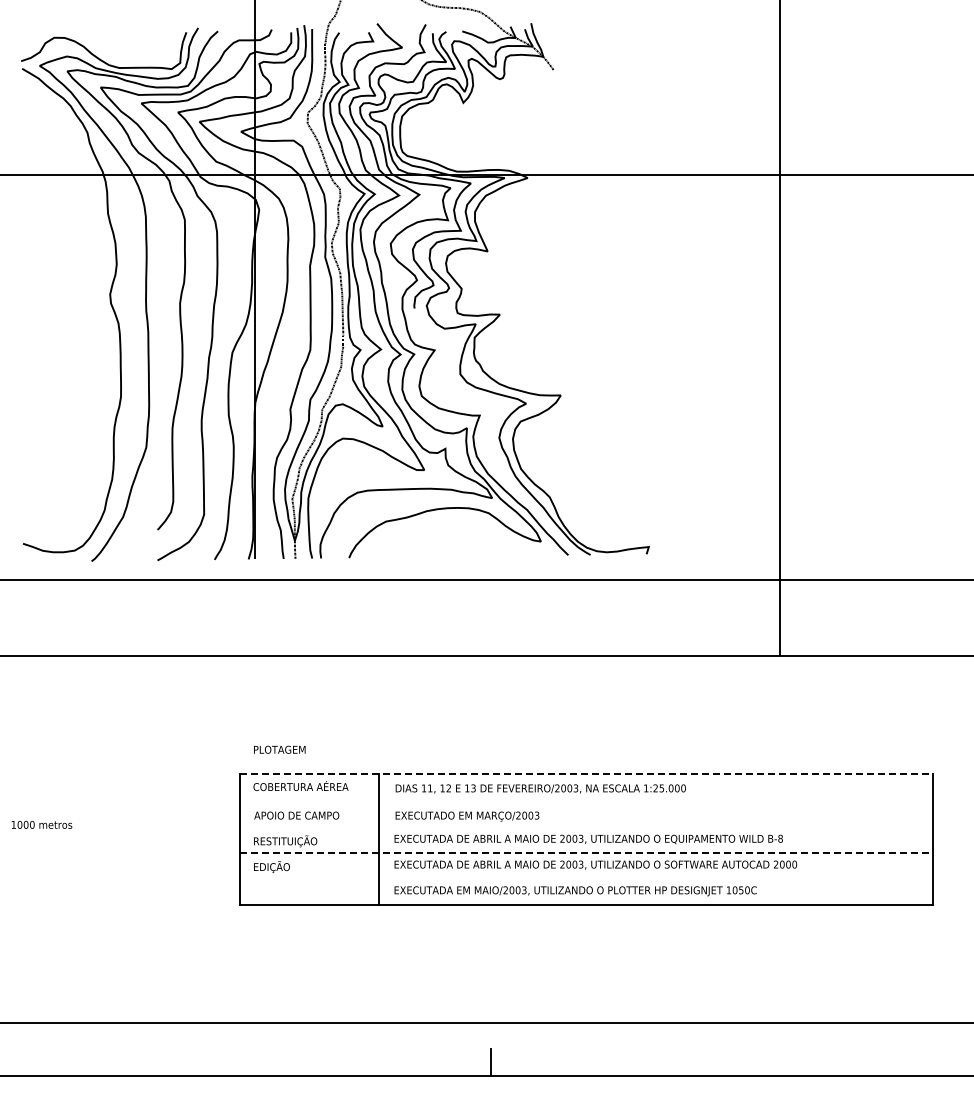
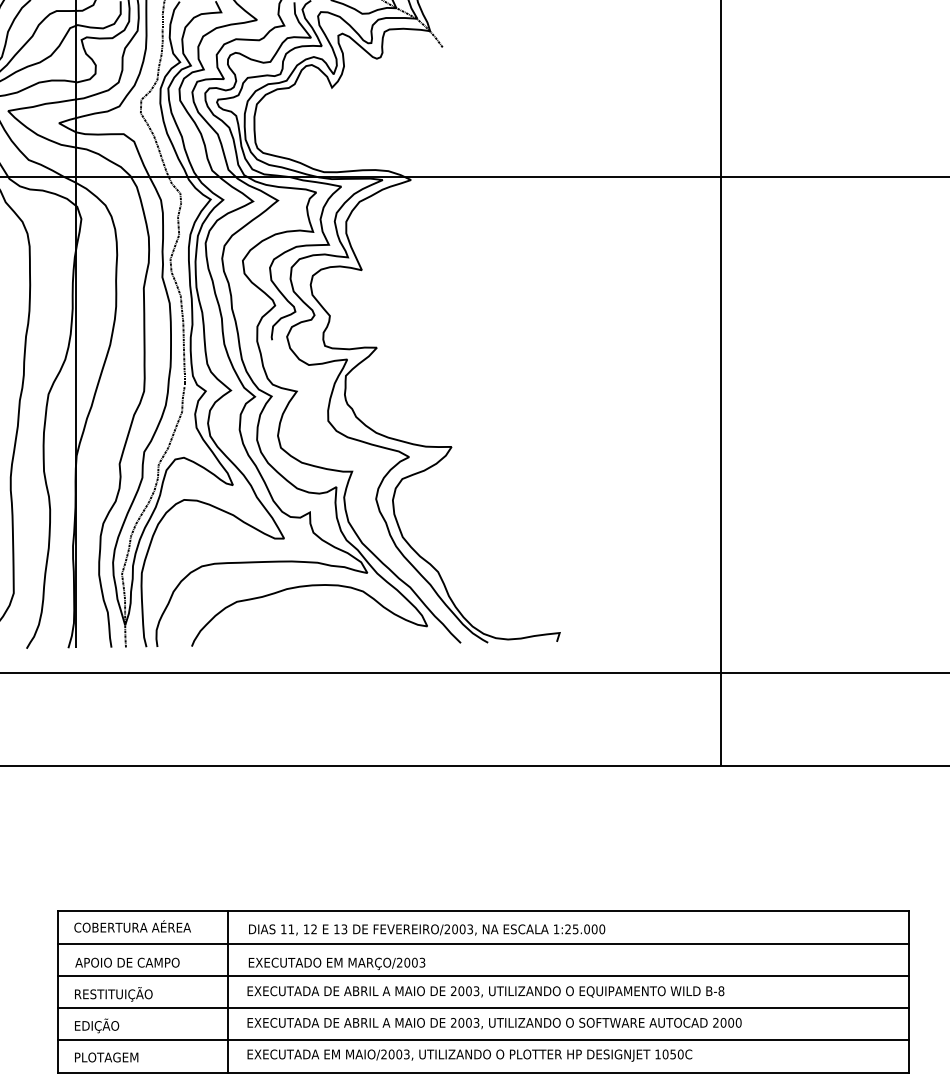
text: (279, 749) -> (106, 1057), moved
line: (586, 773) -> (483, 911), dashed -> solid
line: (586, 800) -> (483, 944), added
line: (586, 826) -> (483, 976), added
line: (586, 852) -> (483, 1008), dashed -> solid
line: (586, 878) -> (483, 1039), added

